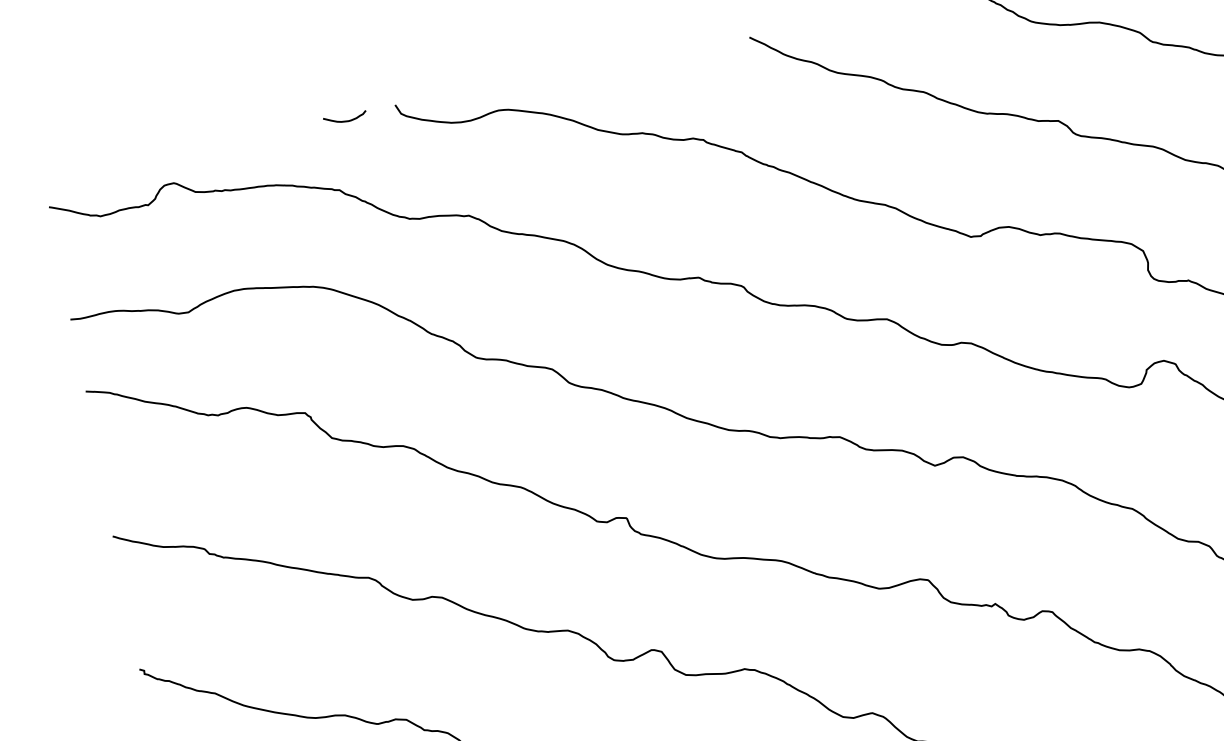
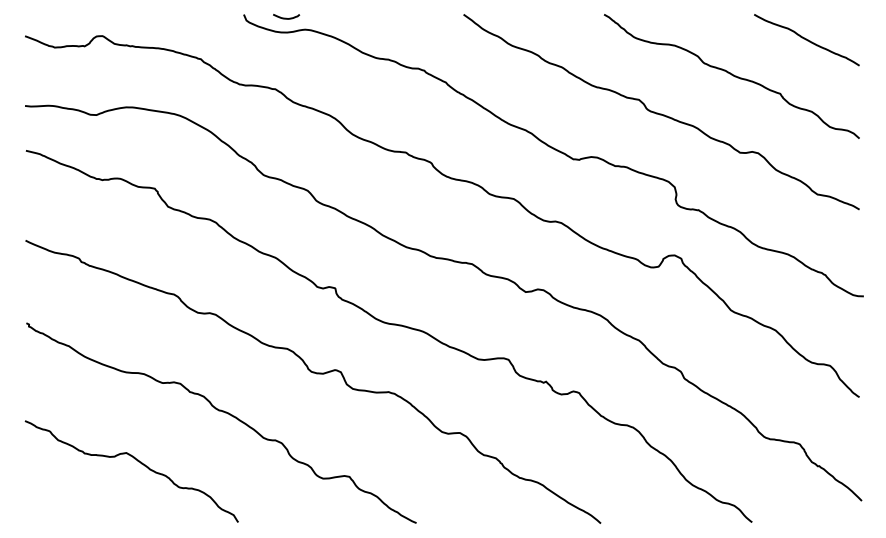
curve: (345, 119) -> (286, 17), moved

